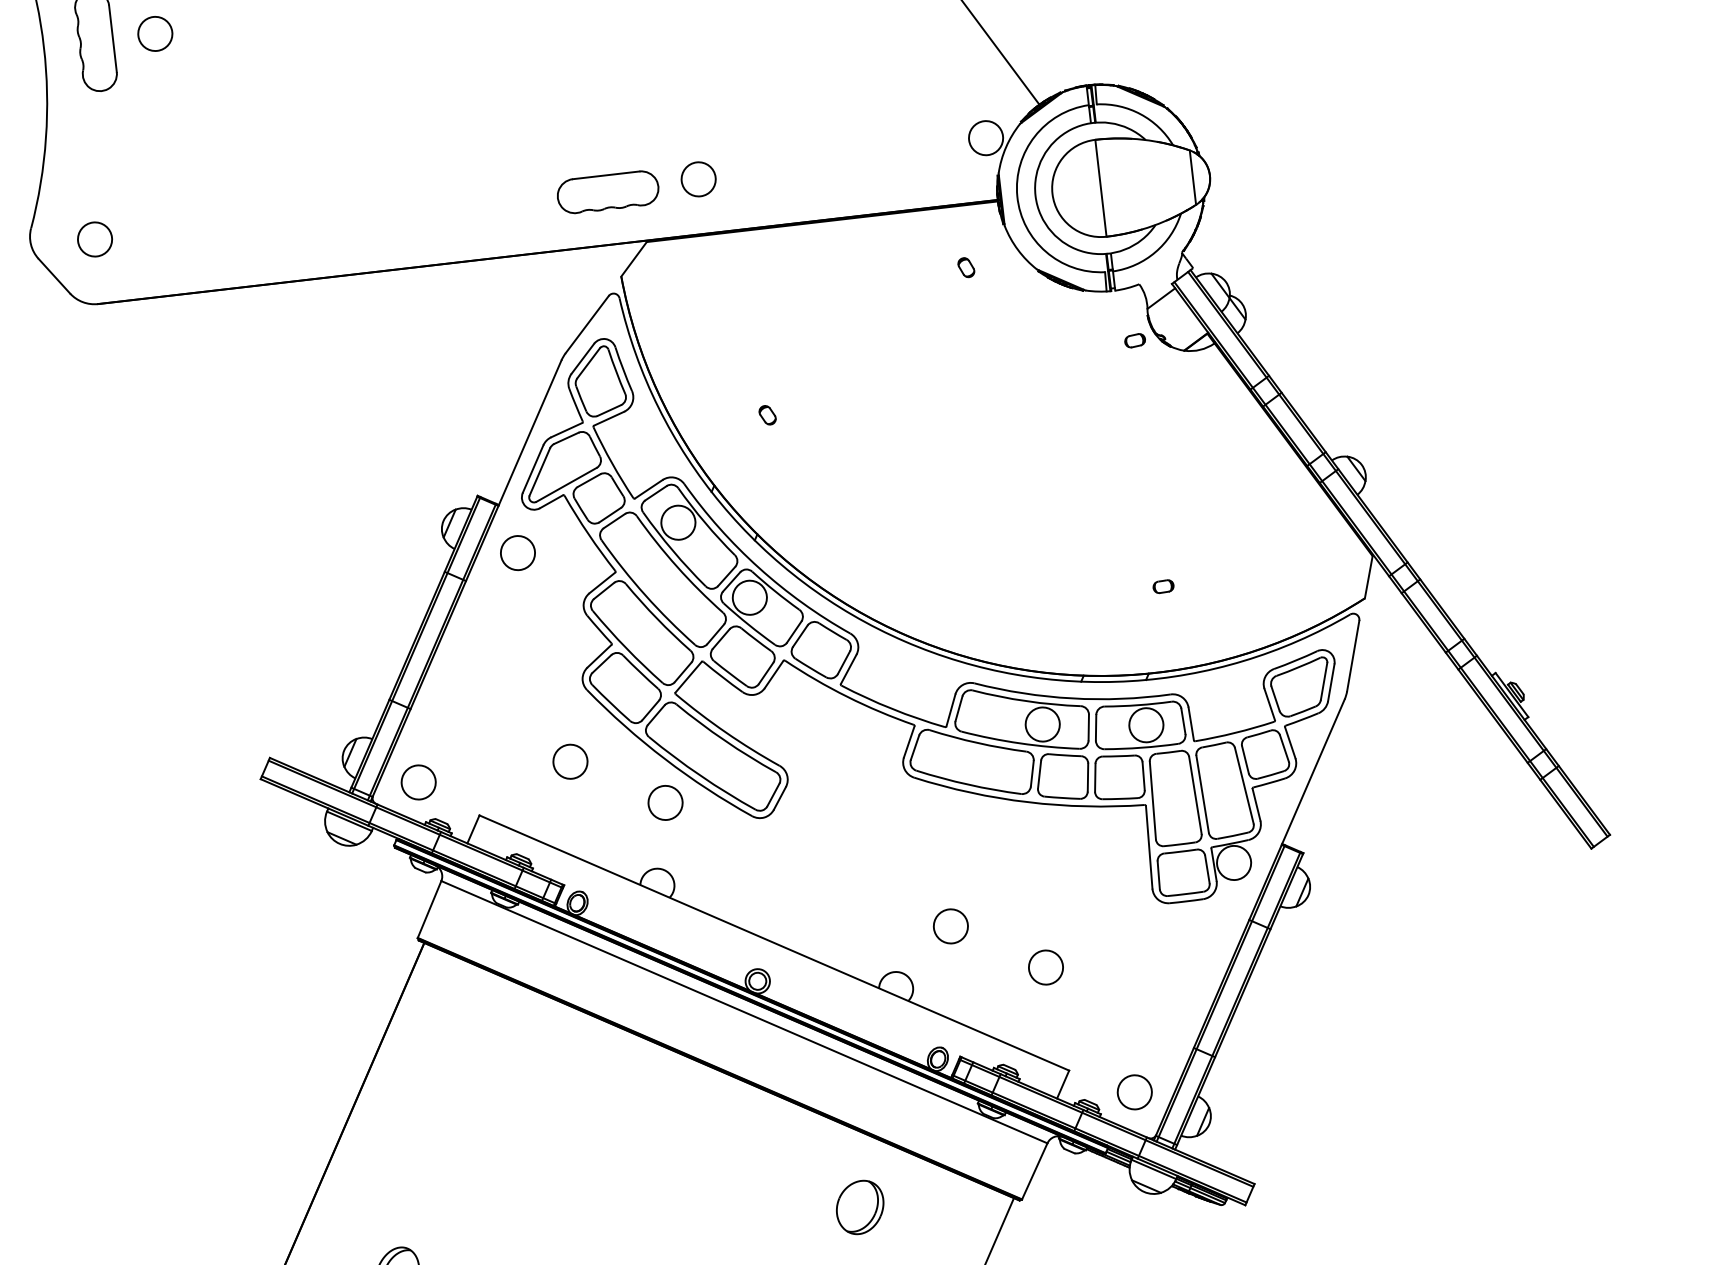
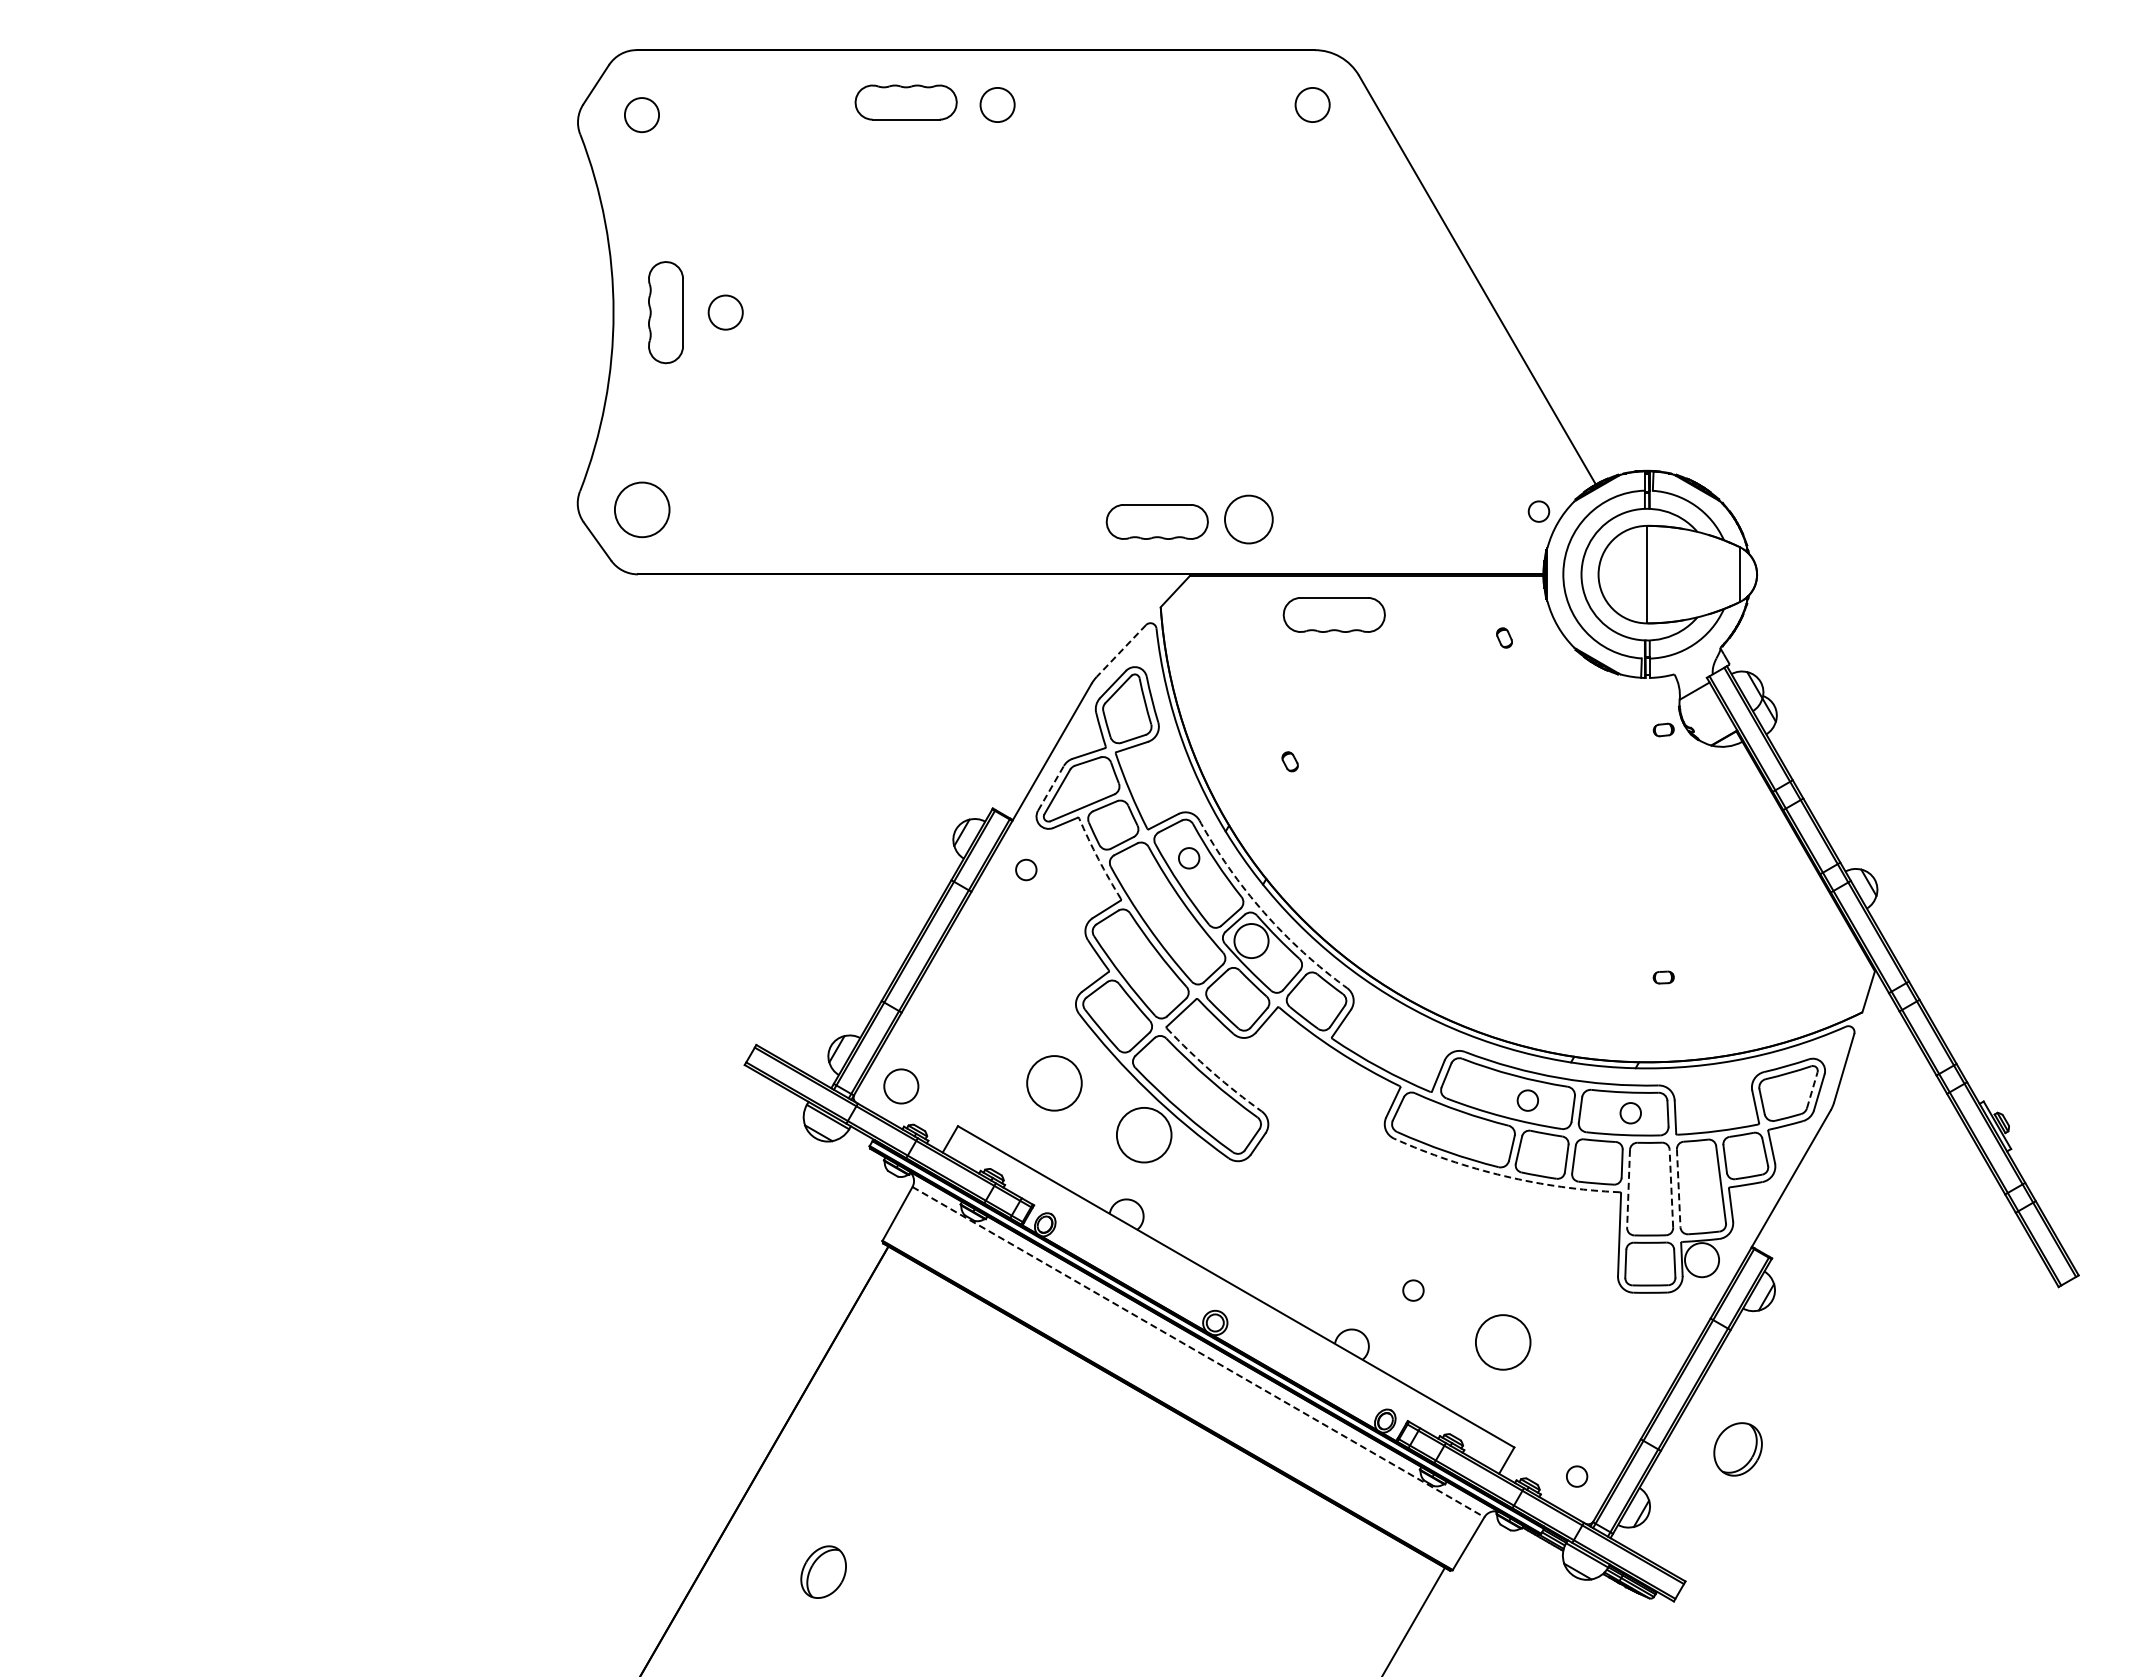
circle: (985, 138) -> (1538, 511), size x0.6
circle: (698, 179) -> (1248, 519), size x1.4
circle: (95, 239) -> (642, 509), size x1.6
part: (793, 263) -> (1333, 614), added
line: (587, 324) -> (1121, 650), solid -> dashed
line: (533, 469) -> (1051, 788), solid -> dashed
circle: (678, 522) -> (1189, 858), size x0.6
arc: (588, 534) -> (1098, 859), solid -> dashed
circle: (518, 552) -> (1026, 869), size x0.6
arc: (759, 567) -> (1264, 912), solid -> dashed
line: (1324, 681) -> (1812, 1090), solid -> dashed
circle: (1042, 724) -> (1527, 1100), size x0.6
circle: (1146, 725) -> (1630, 1113), size x0.6
arc: (726, 732) -> (1212, 1072), solid -> dashed
circle: (570, 761) -> (1054, 1083), size x1.6
line: (1202, 794) -> (1678, 1188), solid -> dashed
line: (1195, 795) -> (1671, 1188), solid -> dashed
line: (1152, 801) -> (1628, 1189), solid -> dashed
arc: (1028, 802) -> (1504, 1176), solid -> dashed
circle: (665, 803) -> (1144, 1135), size x1.6
circle: (950, 926) -> (1413, 1290), size x0.6
circle: (1046, 967) -> (1503, 1342), size x1.6
line: (744, 1012) -> (1198, 1352), solid -> dashed
circle: (1135, 1092) -> (1577, 1476), size x0.6
part: (859, 1207) -> (1737, 1449), moved

